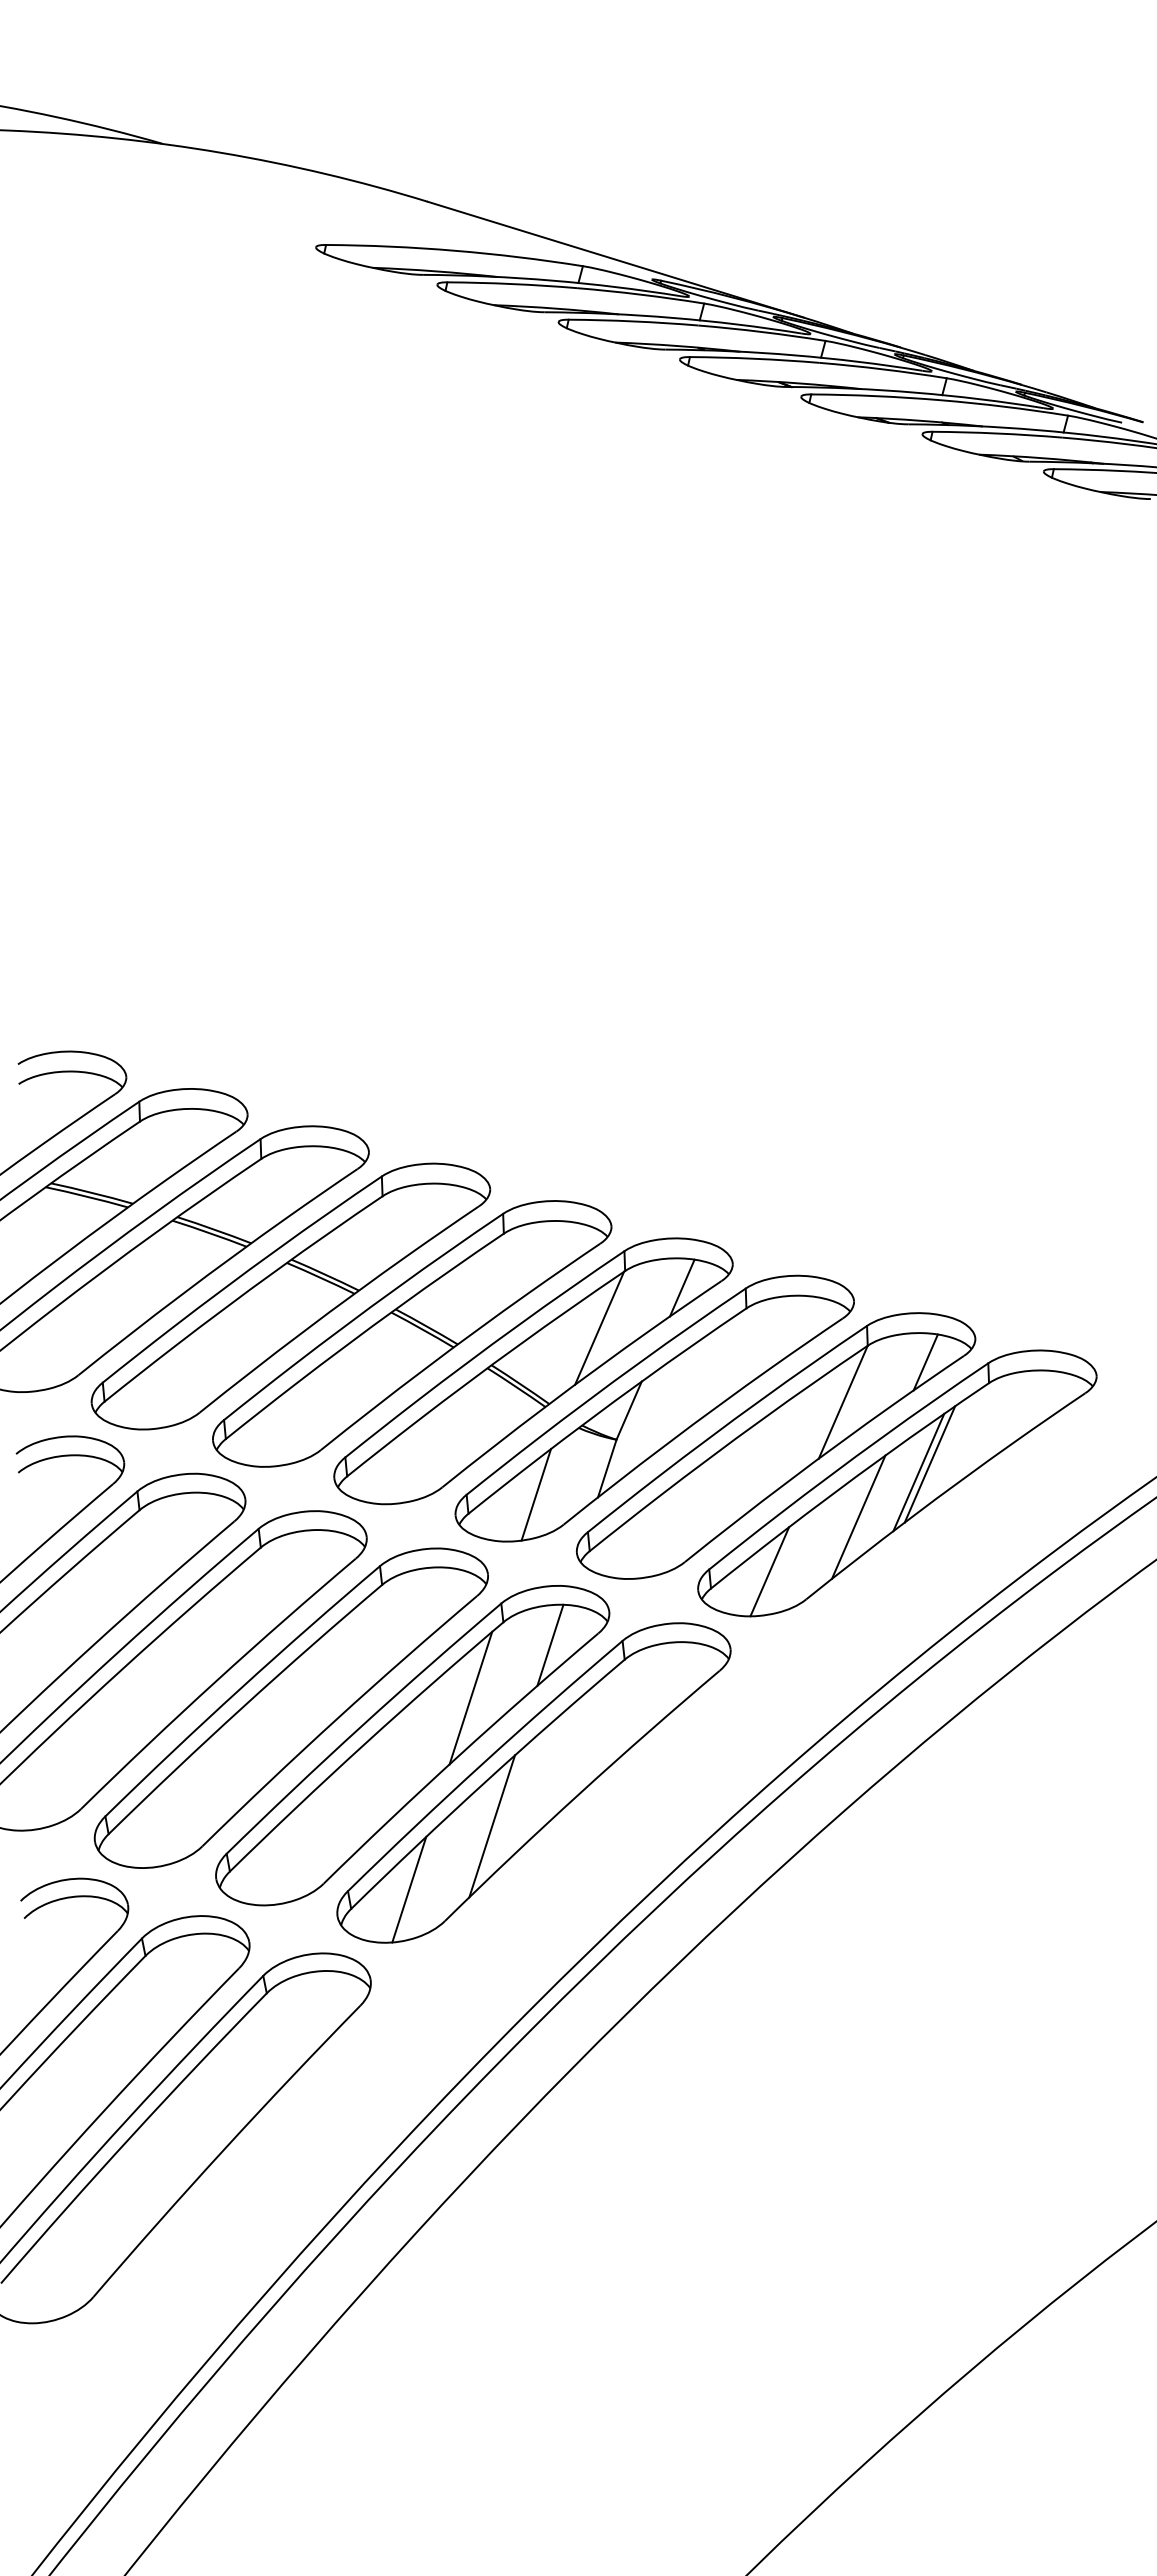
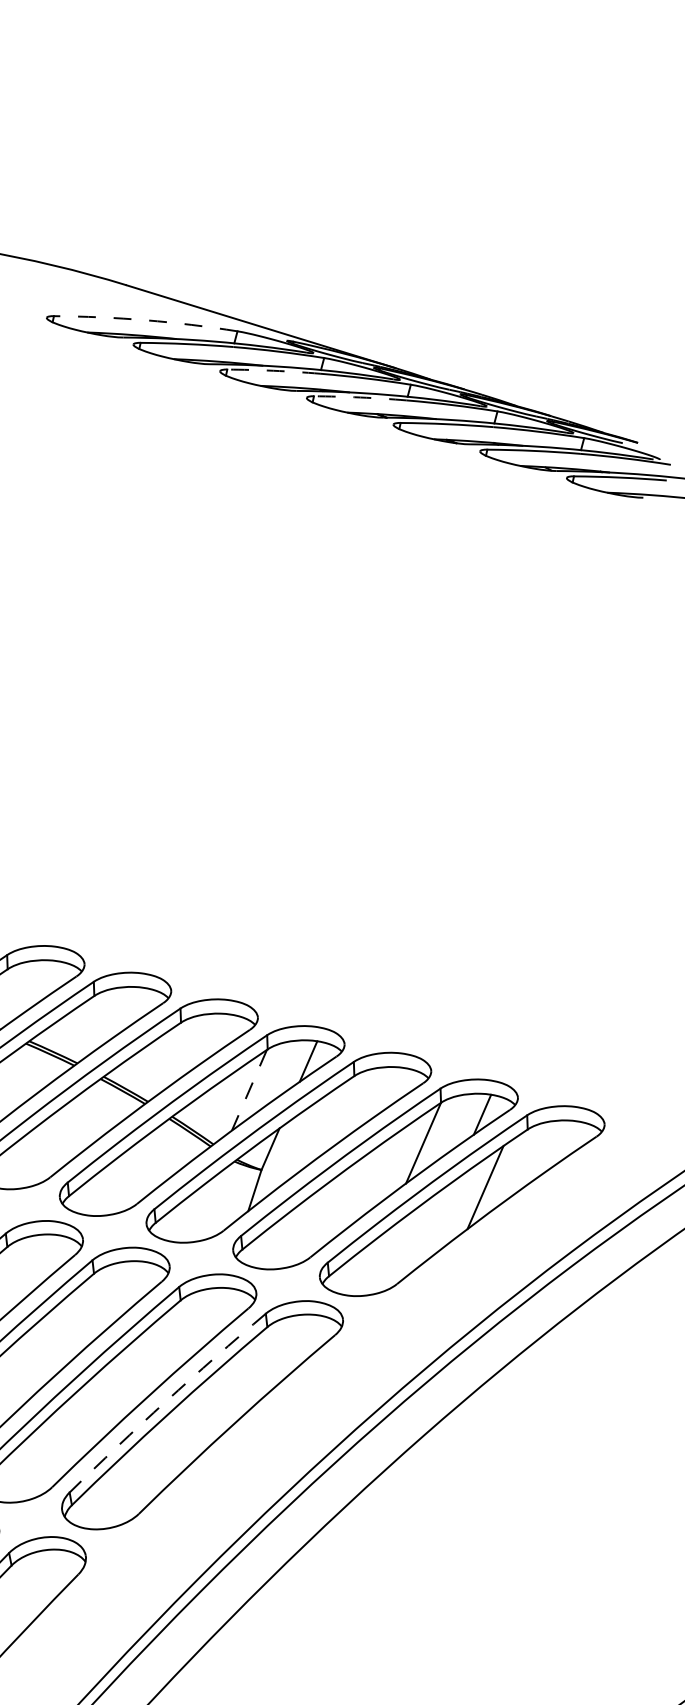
arc: (454, 250) -> (145, 320), solid -> dashed
arc: (633, 321) -> (273, 370), solid -> dashed
arc: (754, 358) -> (360, 397), solid -> dashed
line: (599, 1328) -> (249, 1090), solid -> dashed
line: (918, 1472) -> (477, 1193), removed
line: (536, 1494) -> (204, 1209), removed
line: (858, 1516) -> (434, 1224), removed
line: (769, 1571) -> (370, 1264), removed
line: (550, 1644) -> (214, 1316), removed
line: (470, 1697) -> (157, 1354), removed
arc: (483, 1763) -> (166, 1401), solid -> dashed
line: (492, 1826) -> (172, 1446), removed
line: (409, 1889) -> (113, 1491), removed

